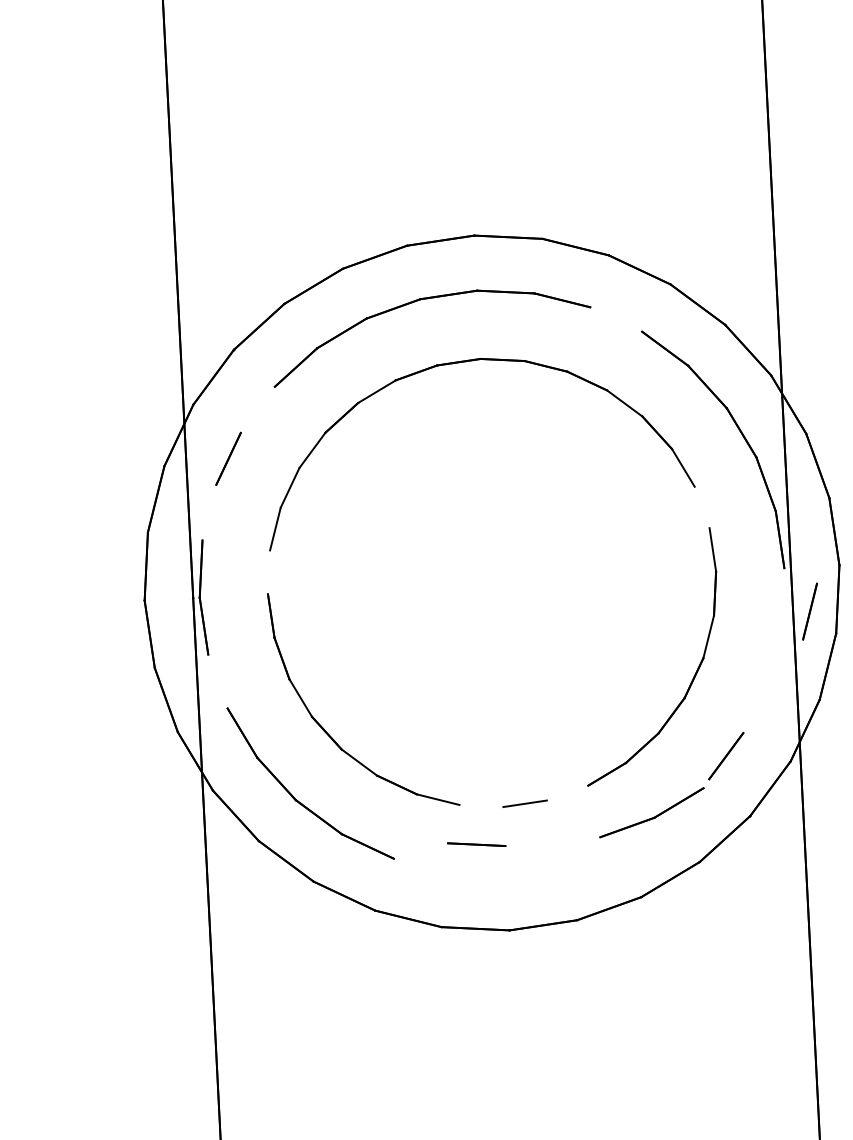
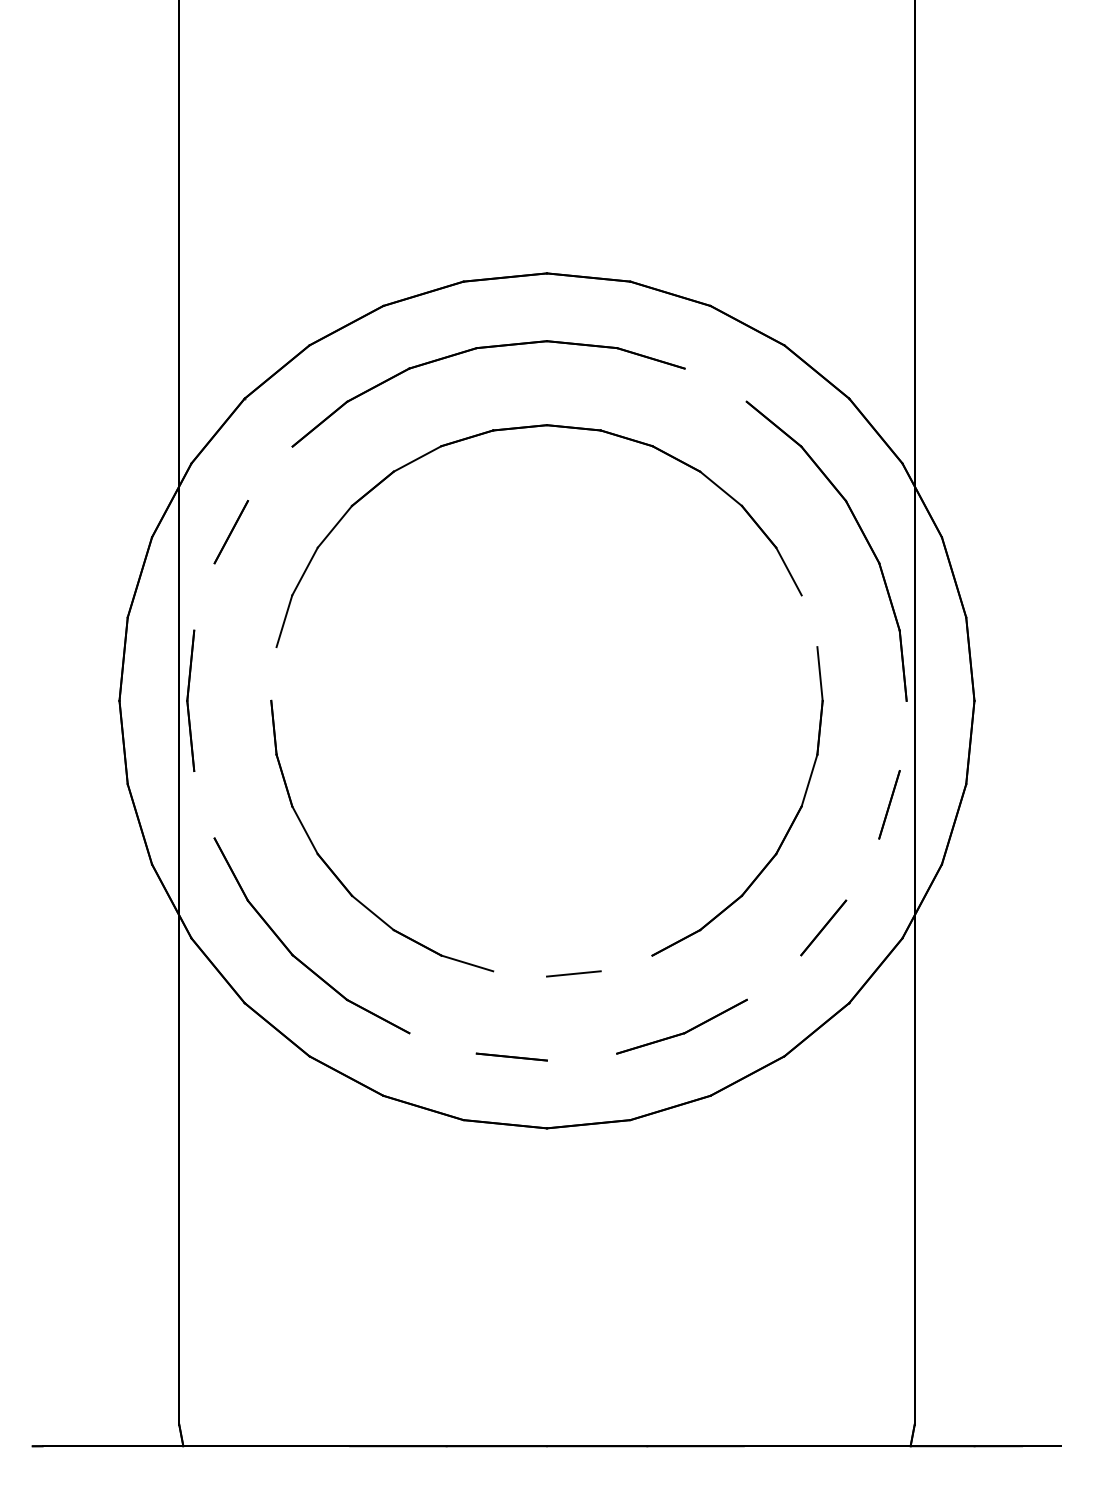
line: (810, 611) -> (889, 804), moved
part: (652, 817) -> (682, 1032), moved
line: (476, 844) -> (511, 1056), moved

